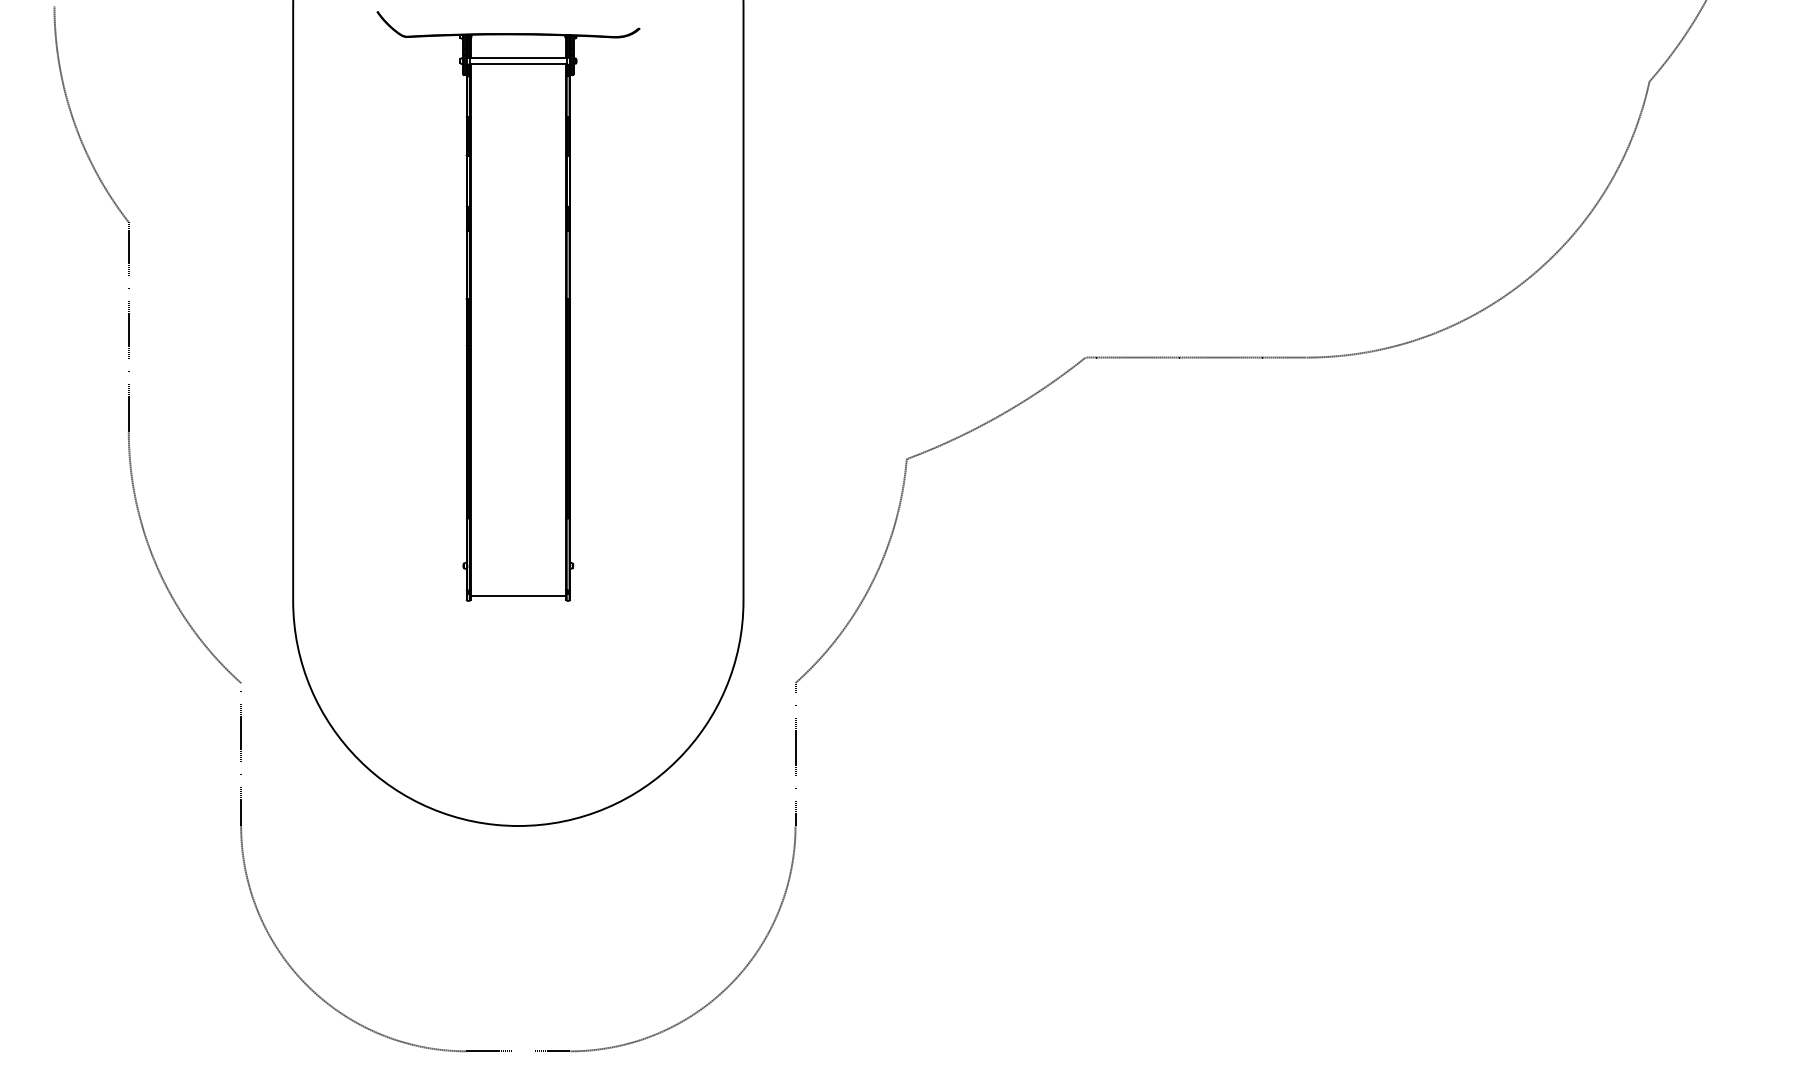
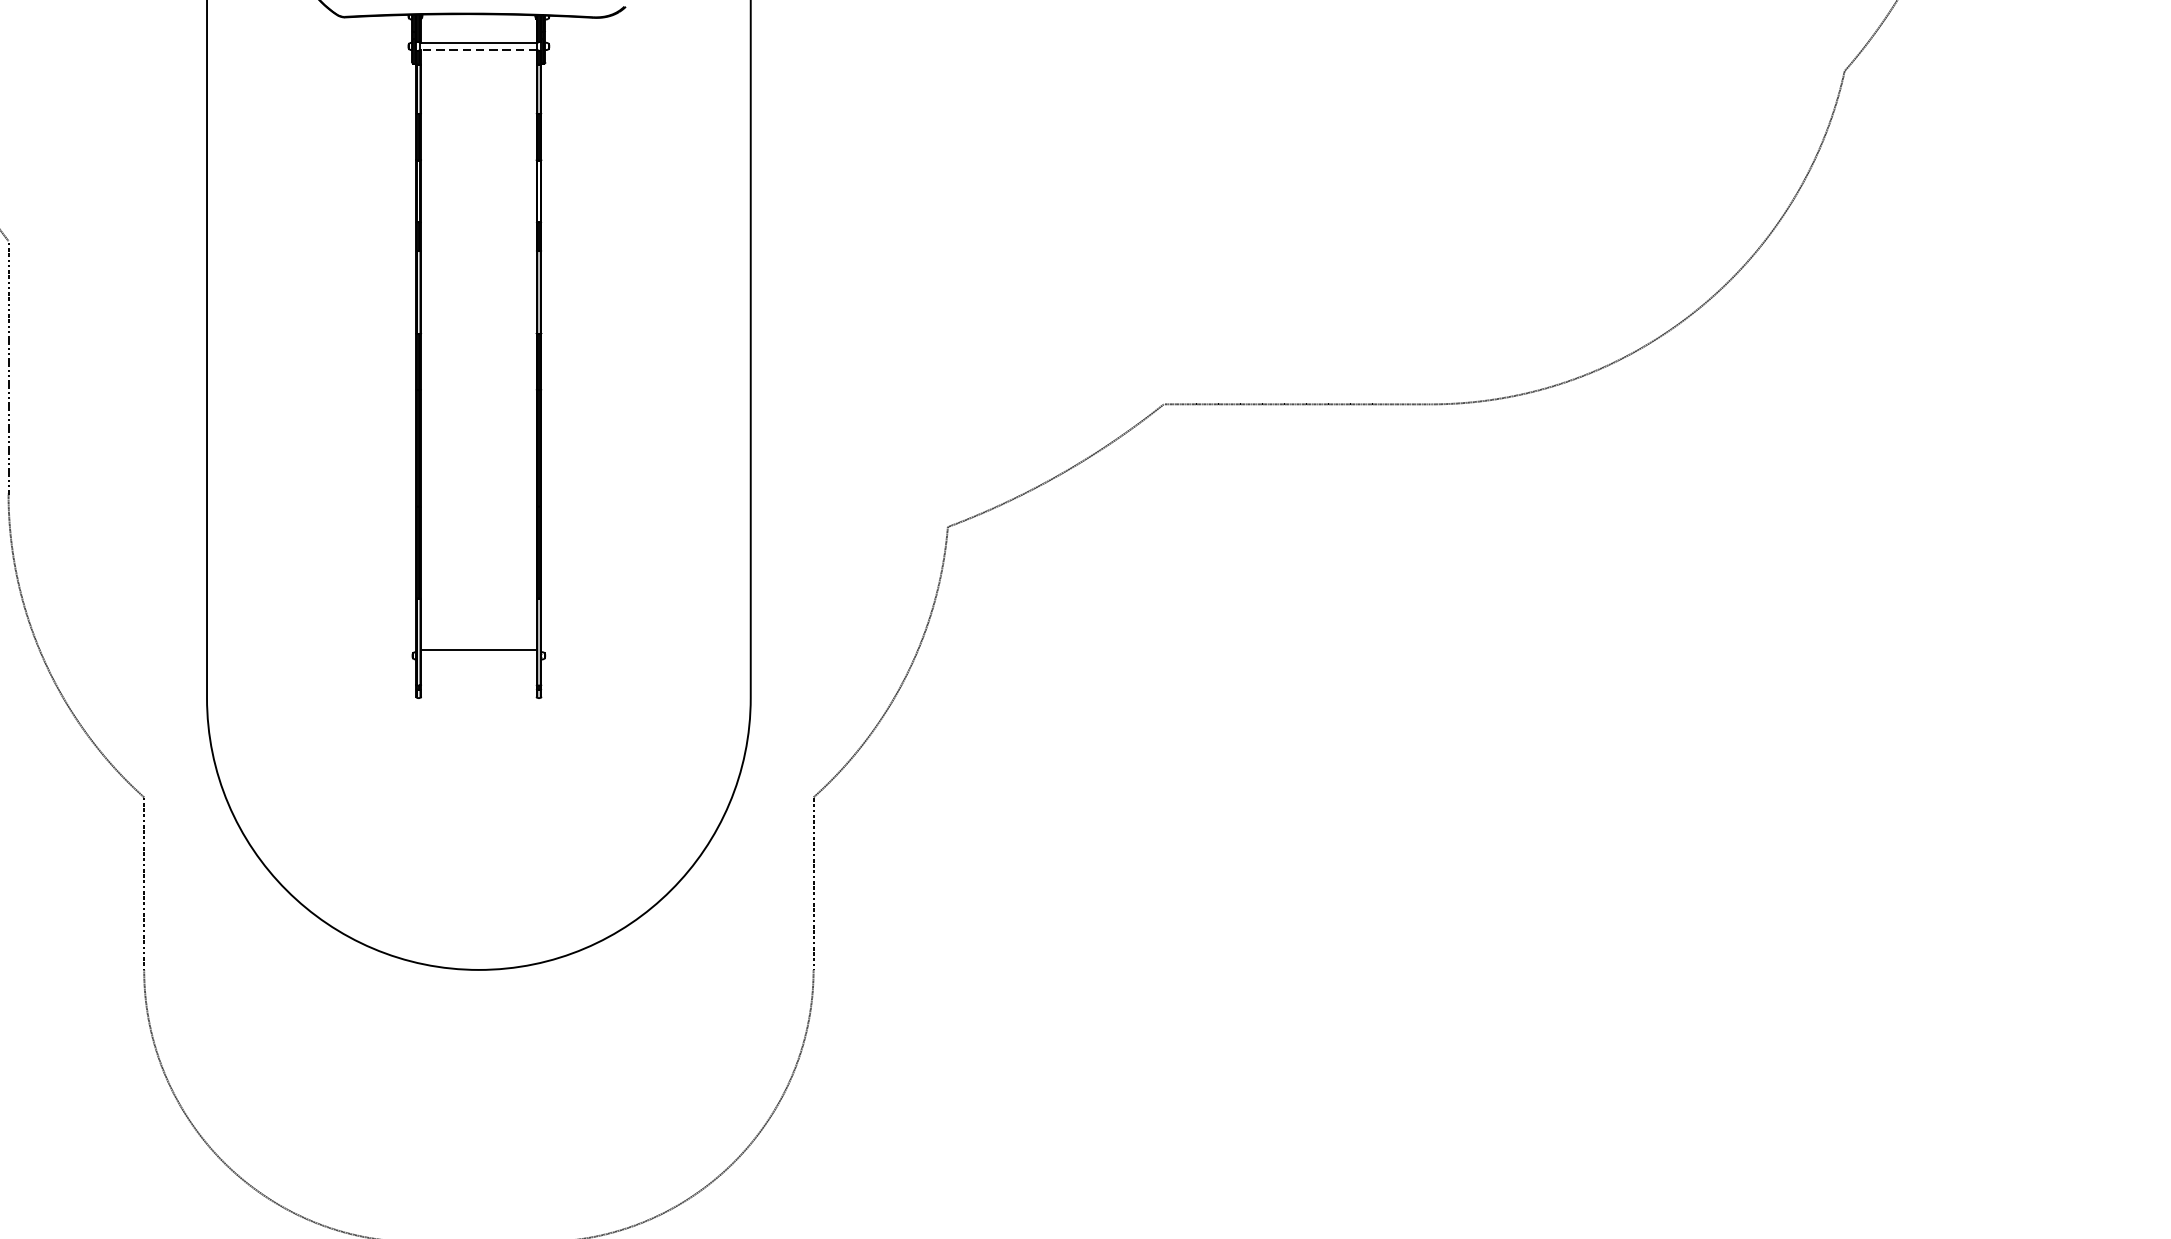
line: (518, 63) -> (479, 49), solid -> dashed
line: (518, 596) -> (479, 650), moved

